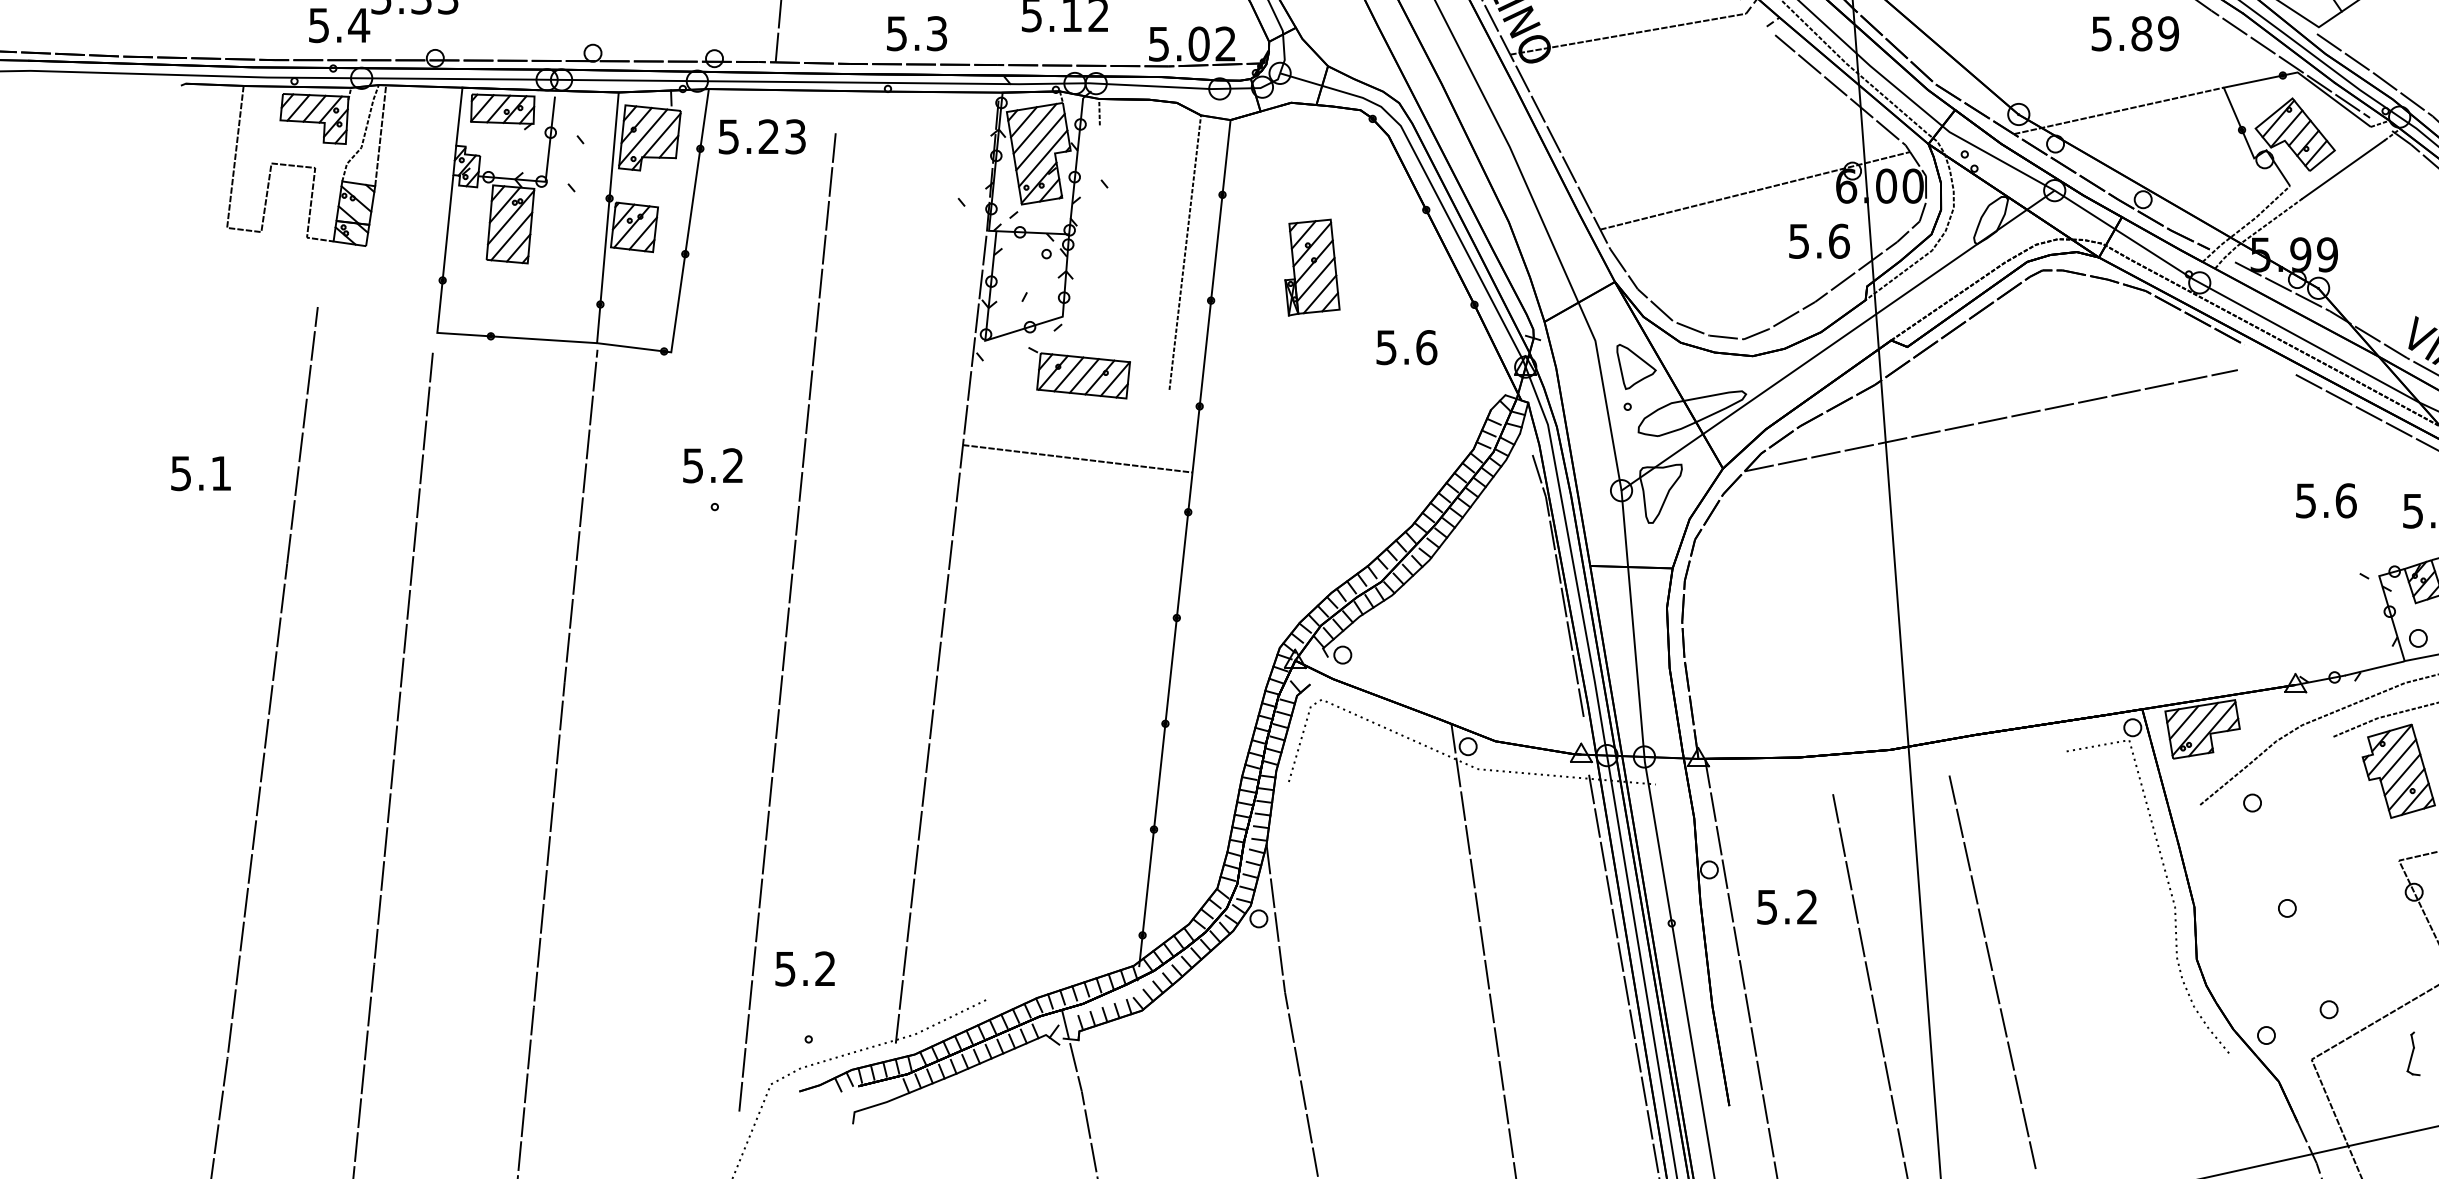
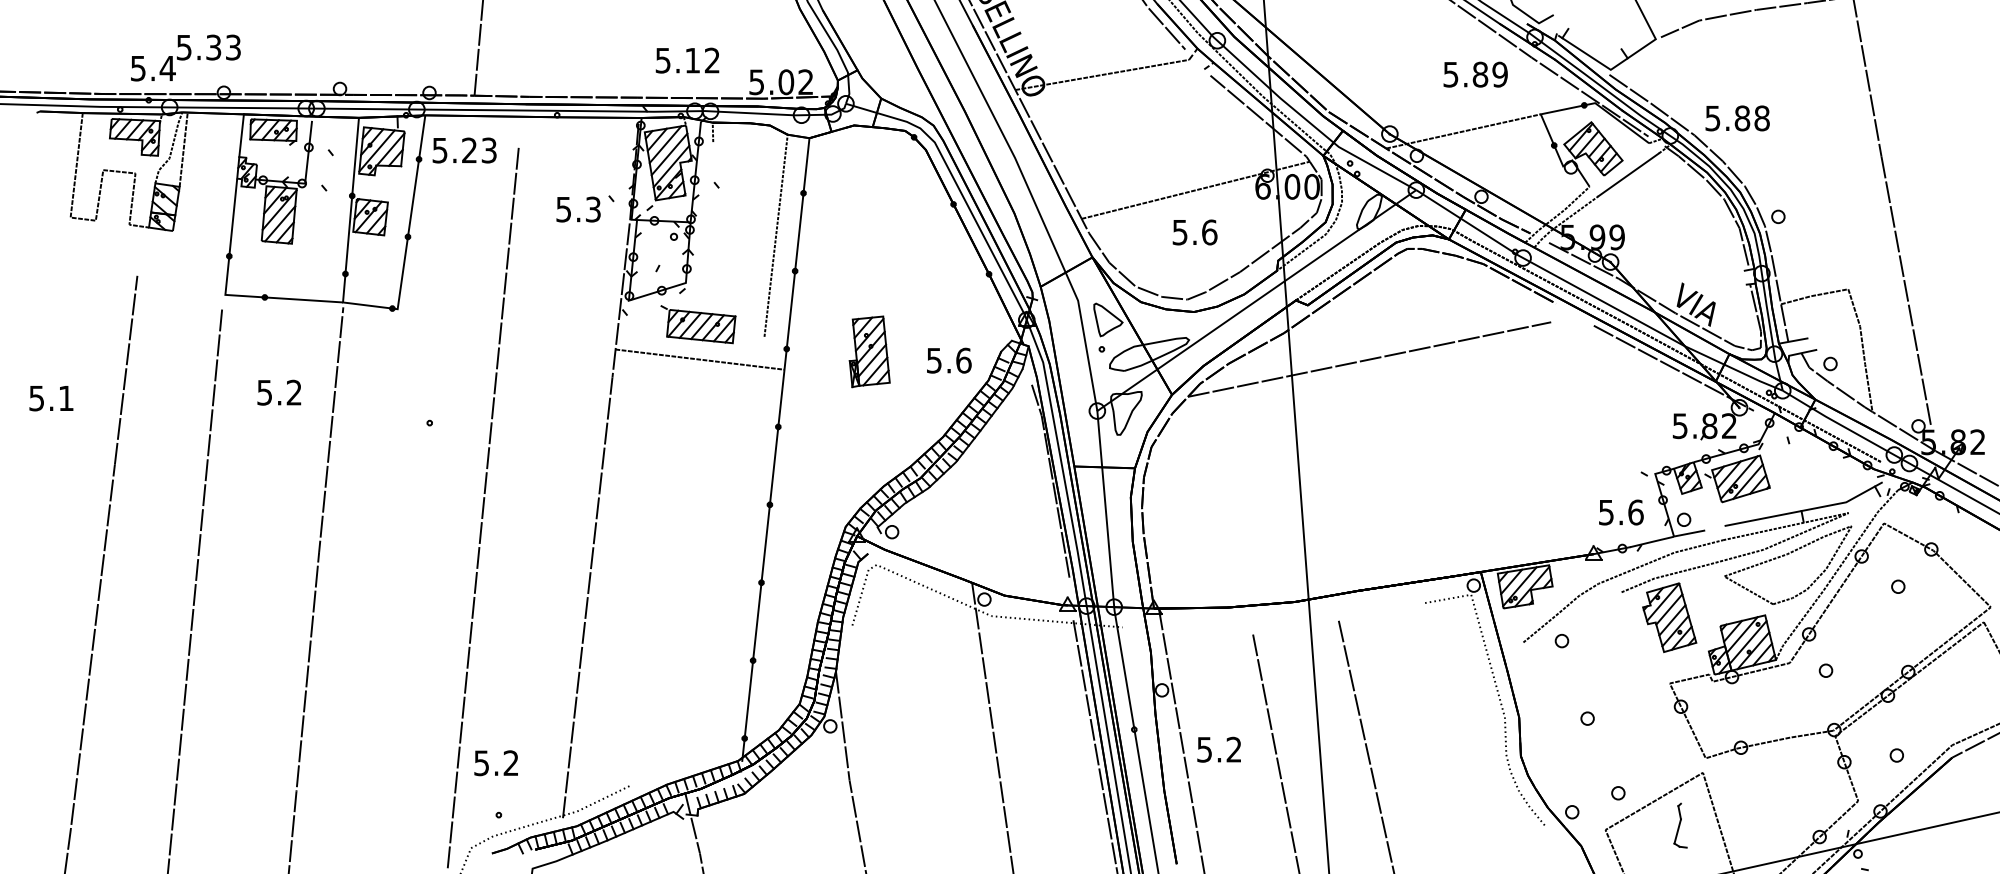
text: (916, 33) -> (578, 209), moved
text: (1818, 241) -> (1194, 232), moved
part: (1312, 267) -> (869, 351), moved
text: (1407, 347) -> (949, 360), moved
line: (1077, 458) -> (699, 359), moved
text: (713, 465) -> (279, 392), moved
text: (2326, 500) -> (1621, 512), moved
text: (1786, 906) -> (1218, 749), moved
part: (2413, 1053) -> (1680, 825), size x1.4

